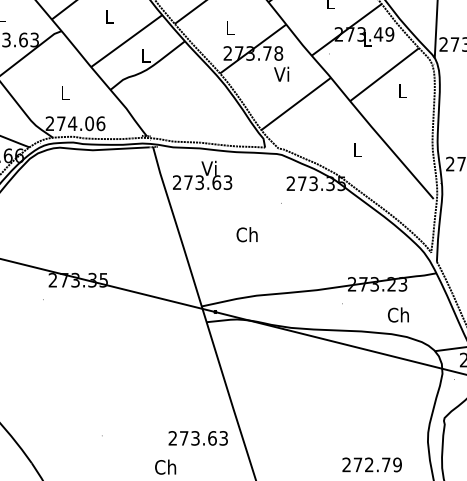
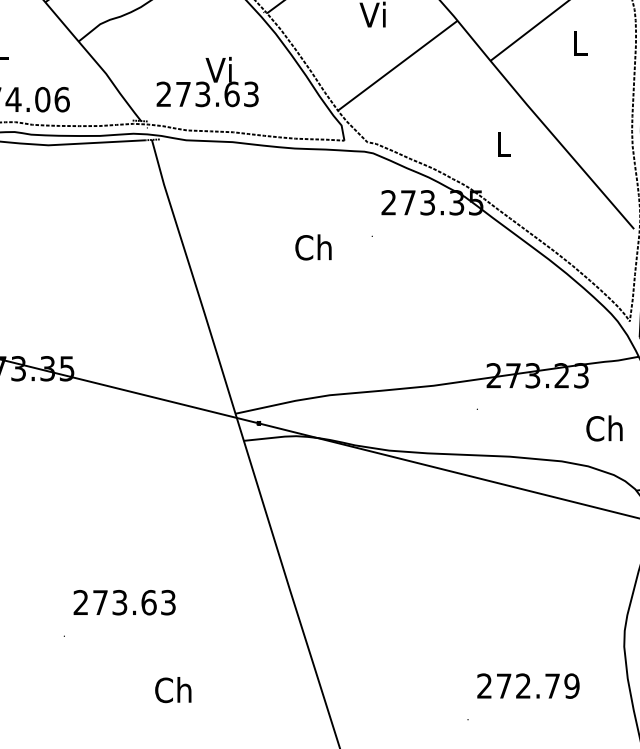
text: (202, 174) -> (207, 80), moved
text: (246, 234) -> (312, 247), moved
text: (398, 314) -> (604, 427), moved
text: (197, 438) -> (123, 602), moved

